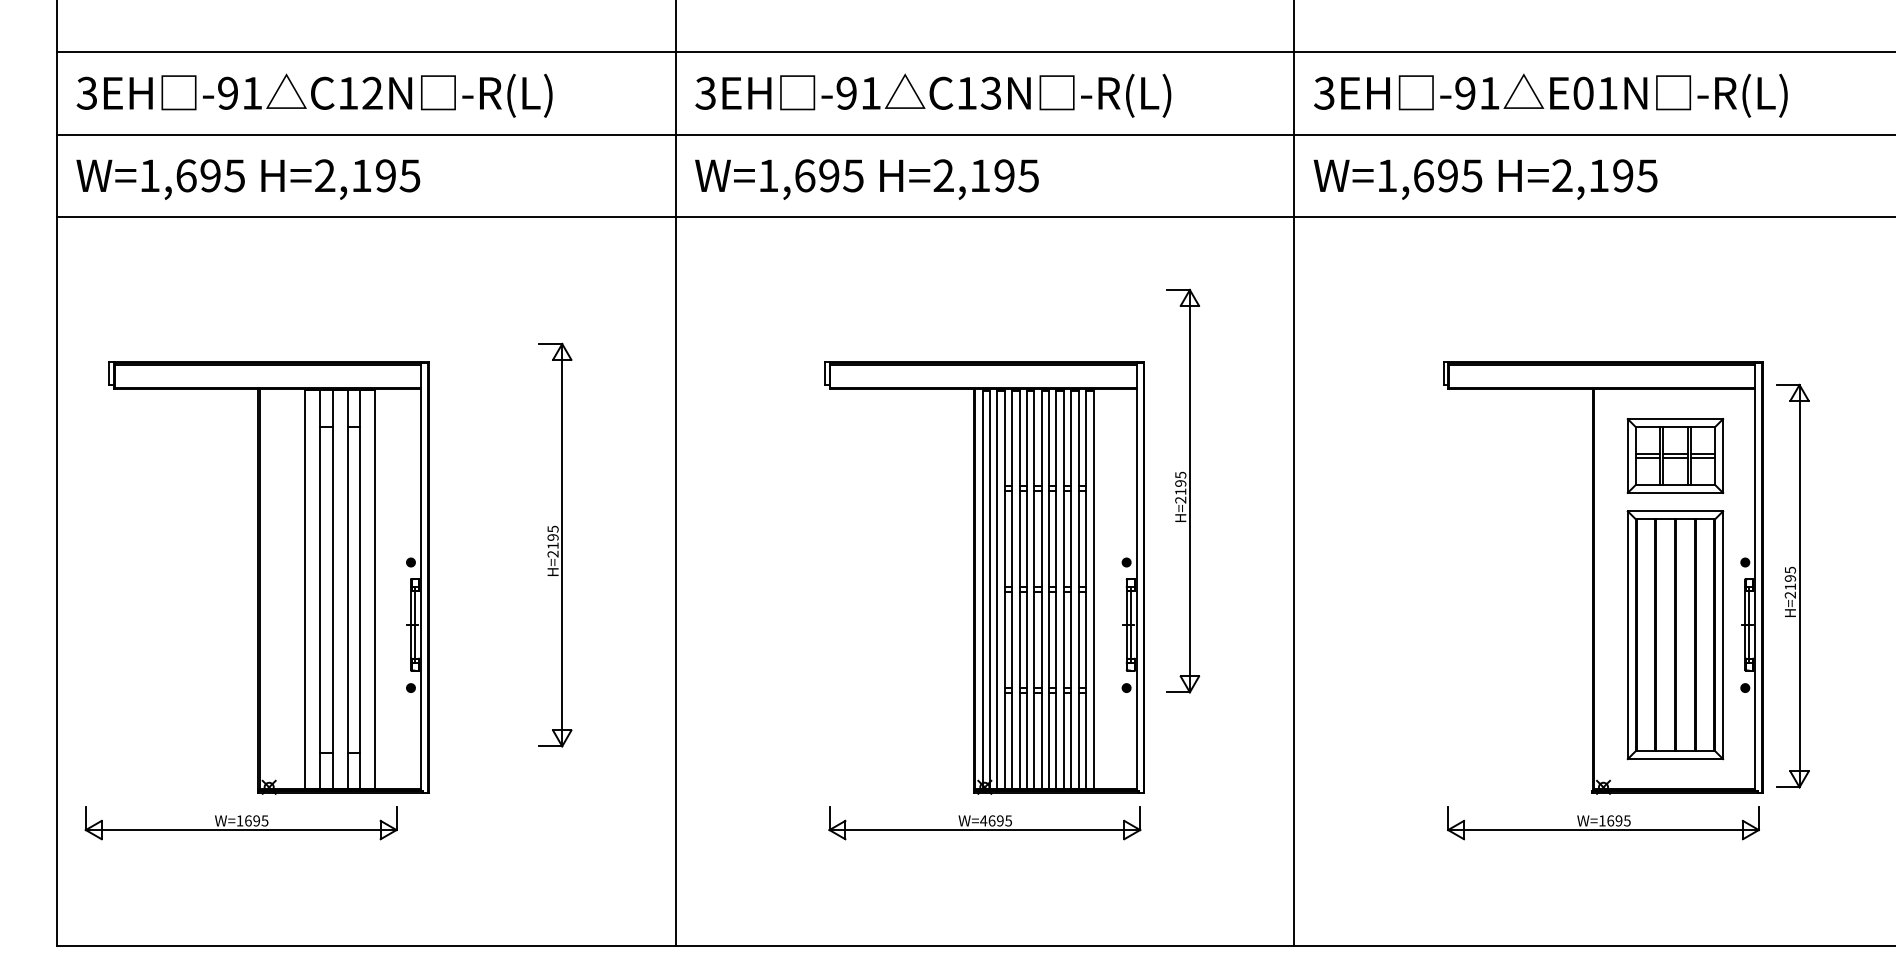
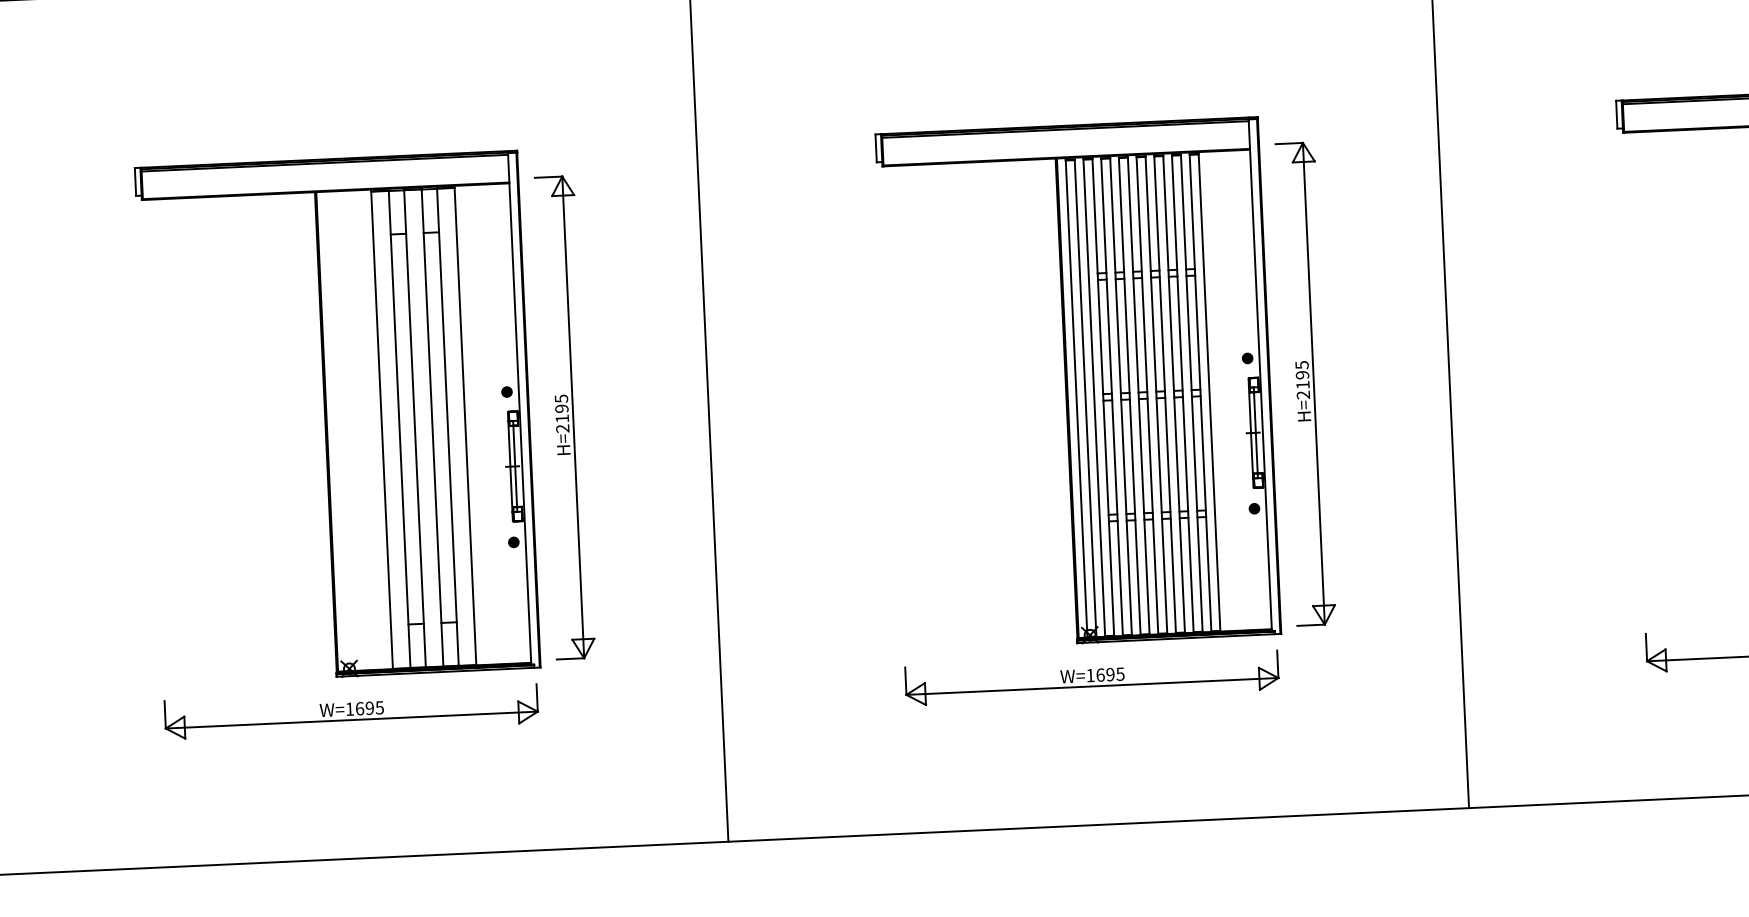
part: (1183, 490) -> (1306, 383), moved
part: (555, 544) -> (565, 416), moved
part: (268, 577) -> (337, 417), moved
text: (983, 820) -> (1090, 675), W=4695 -> W=1695
part: (240, 823) -> (350, 712), moved

